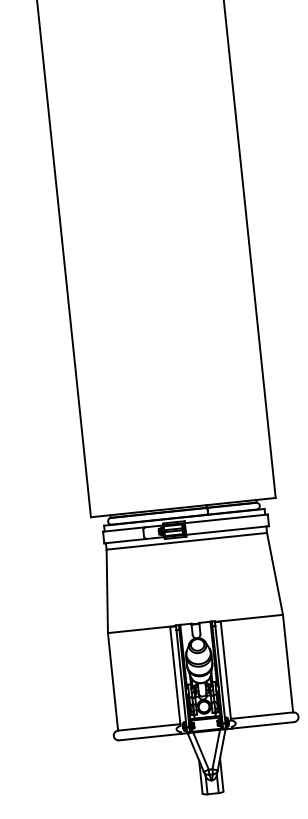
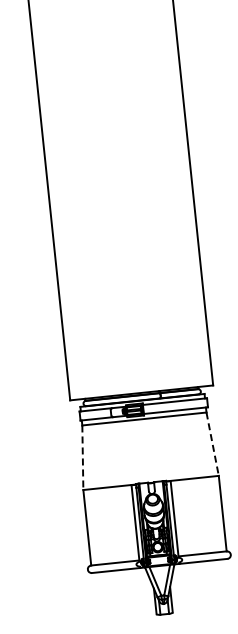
line: (274, 574) -> (212, 444), solid -> dashed
line: (106, 592) -> (82, 458), solid -> dashed

